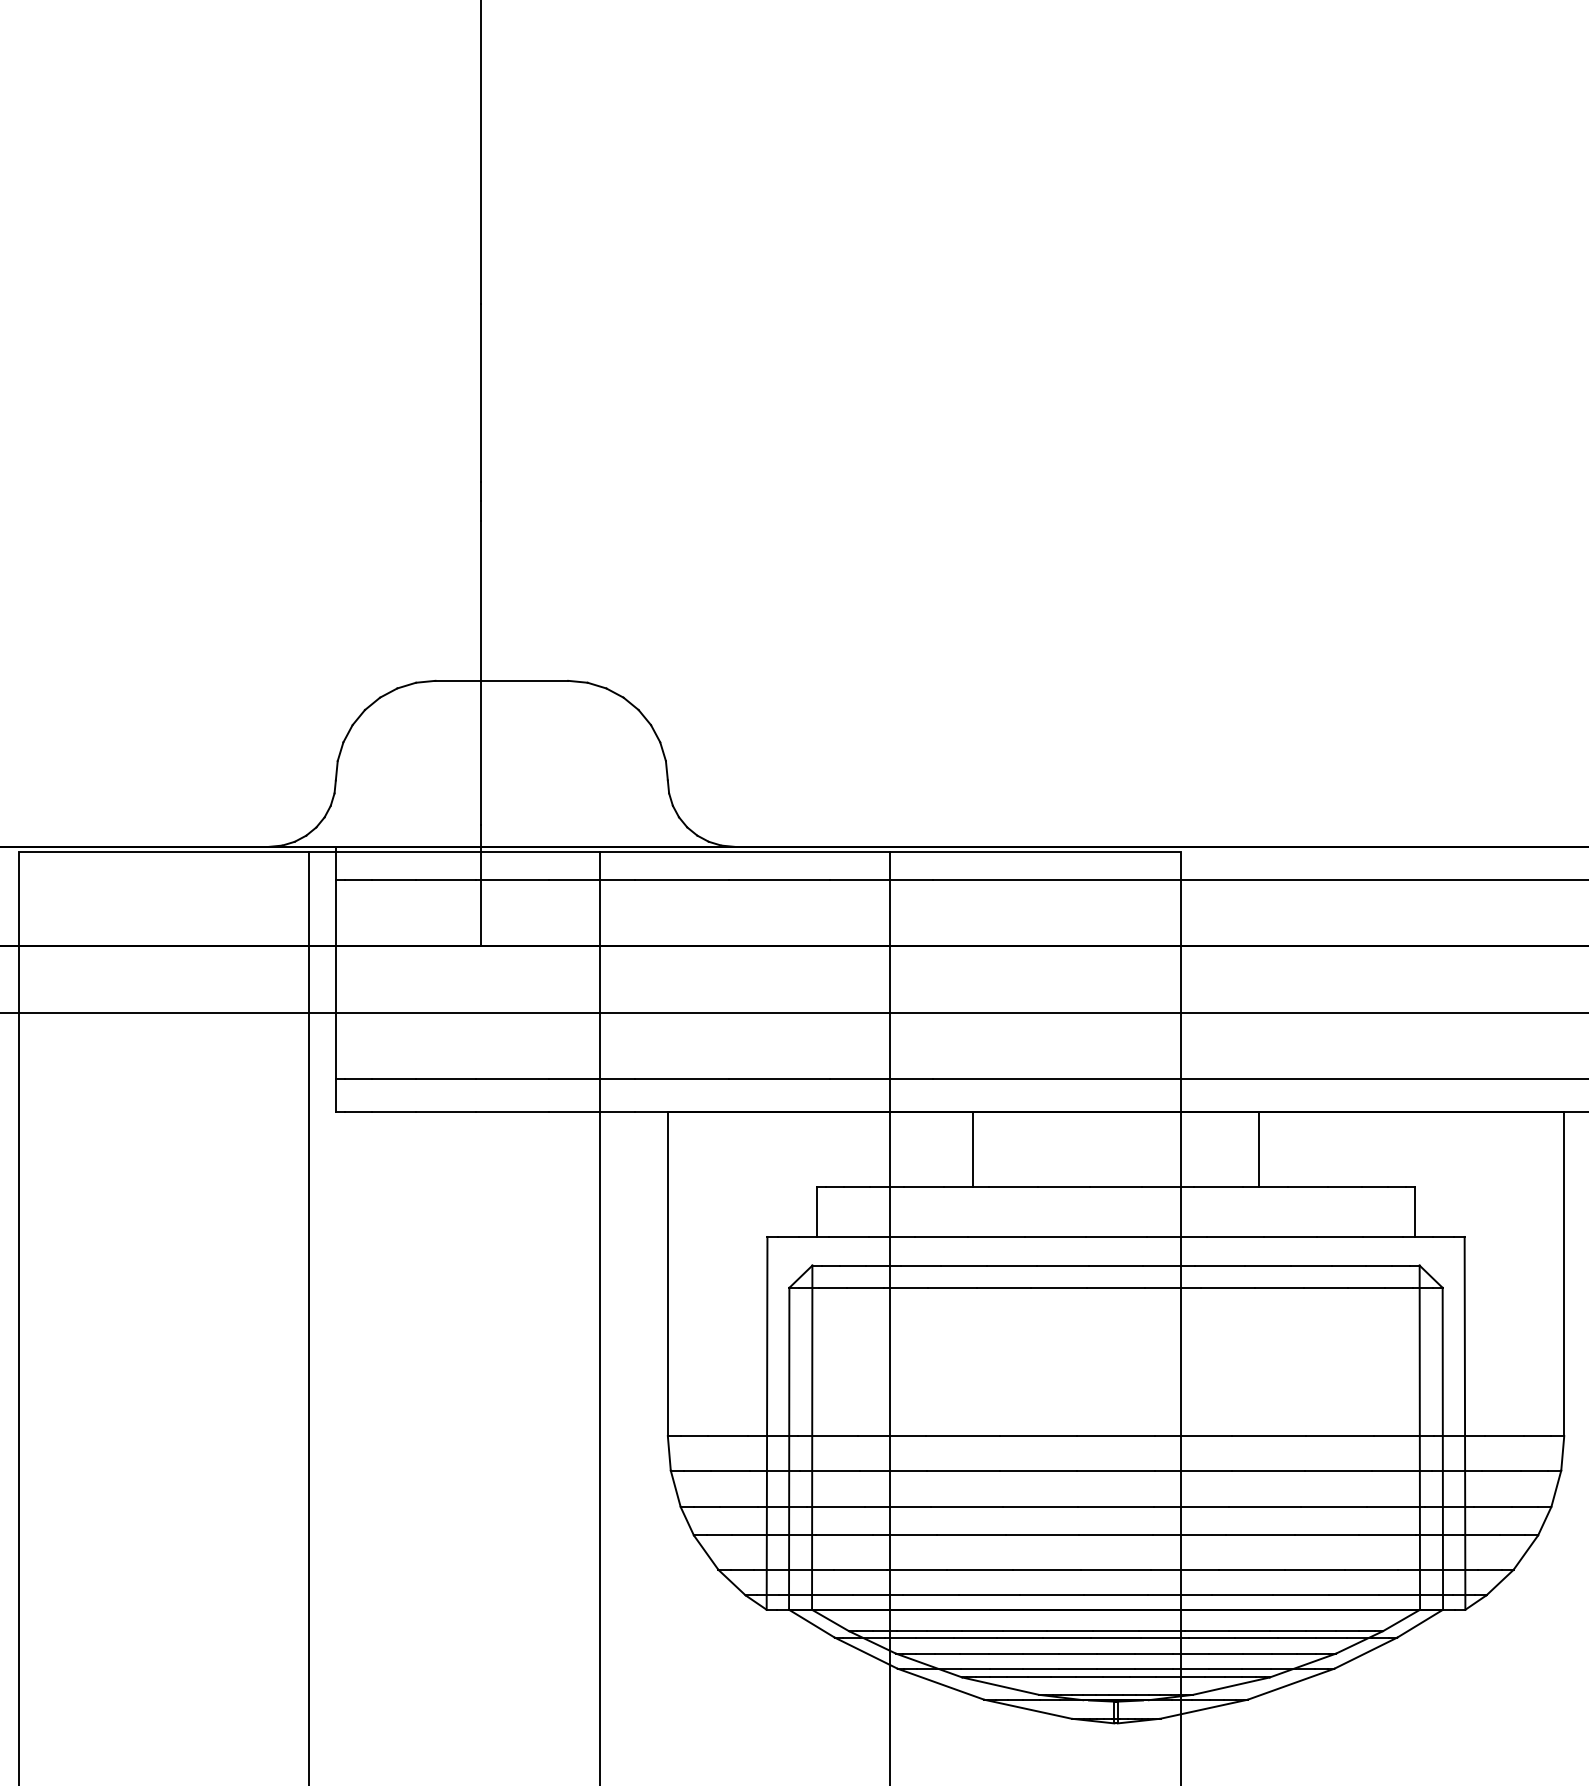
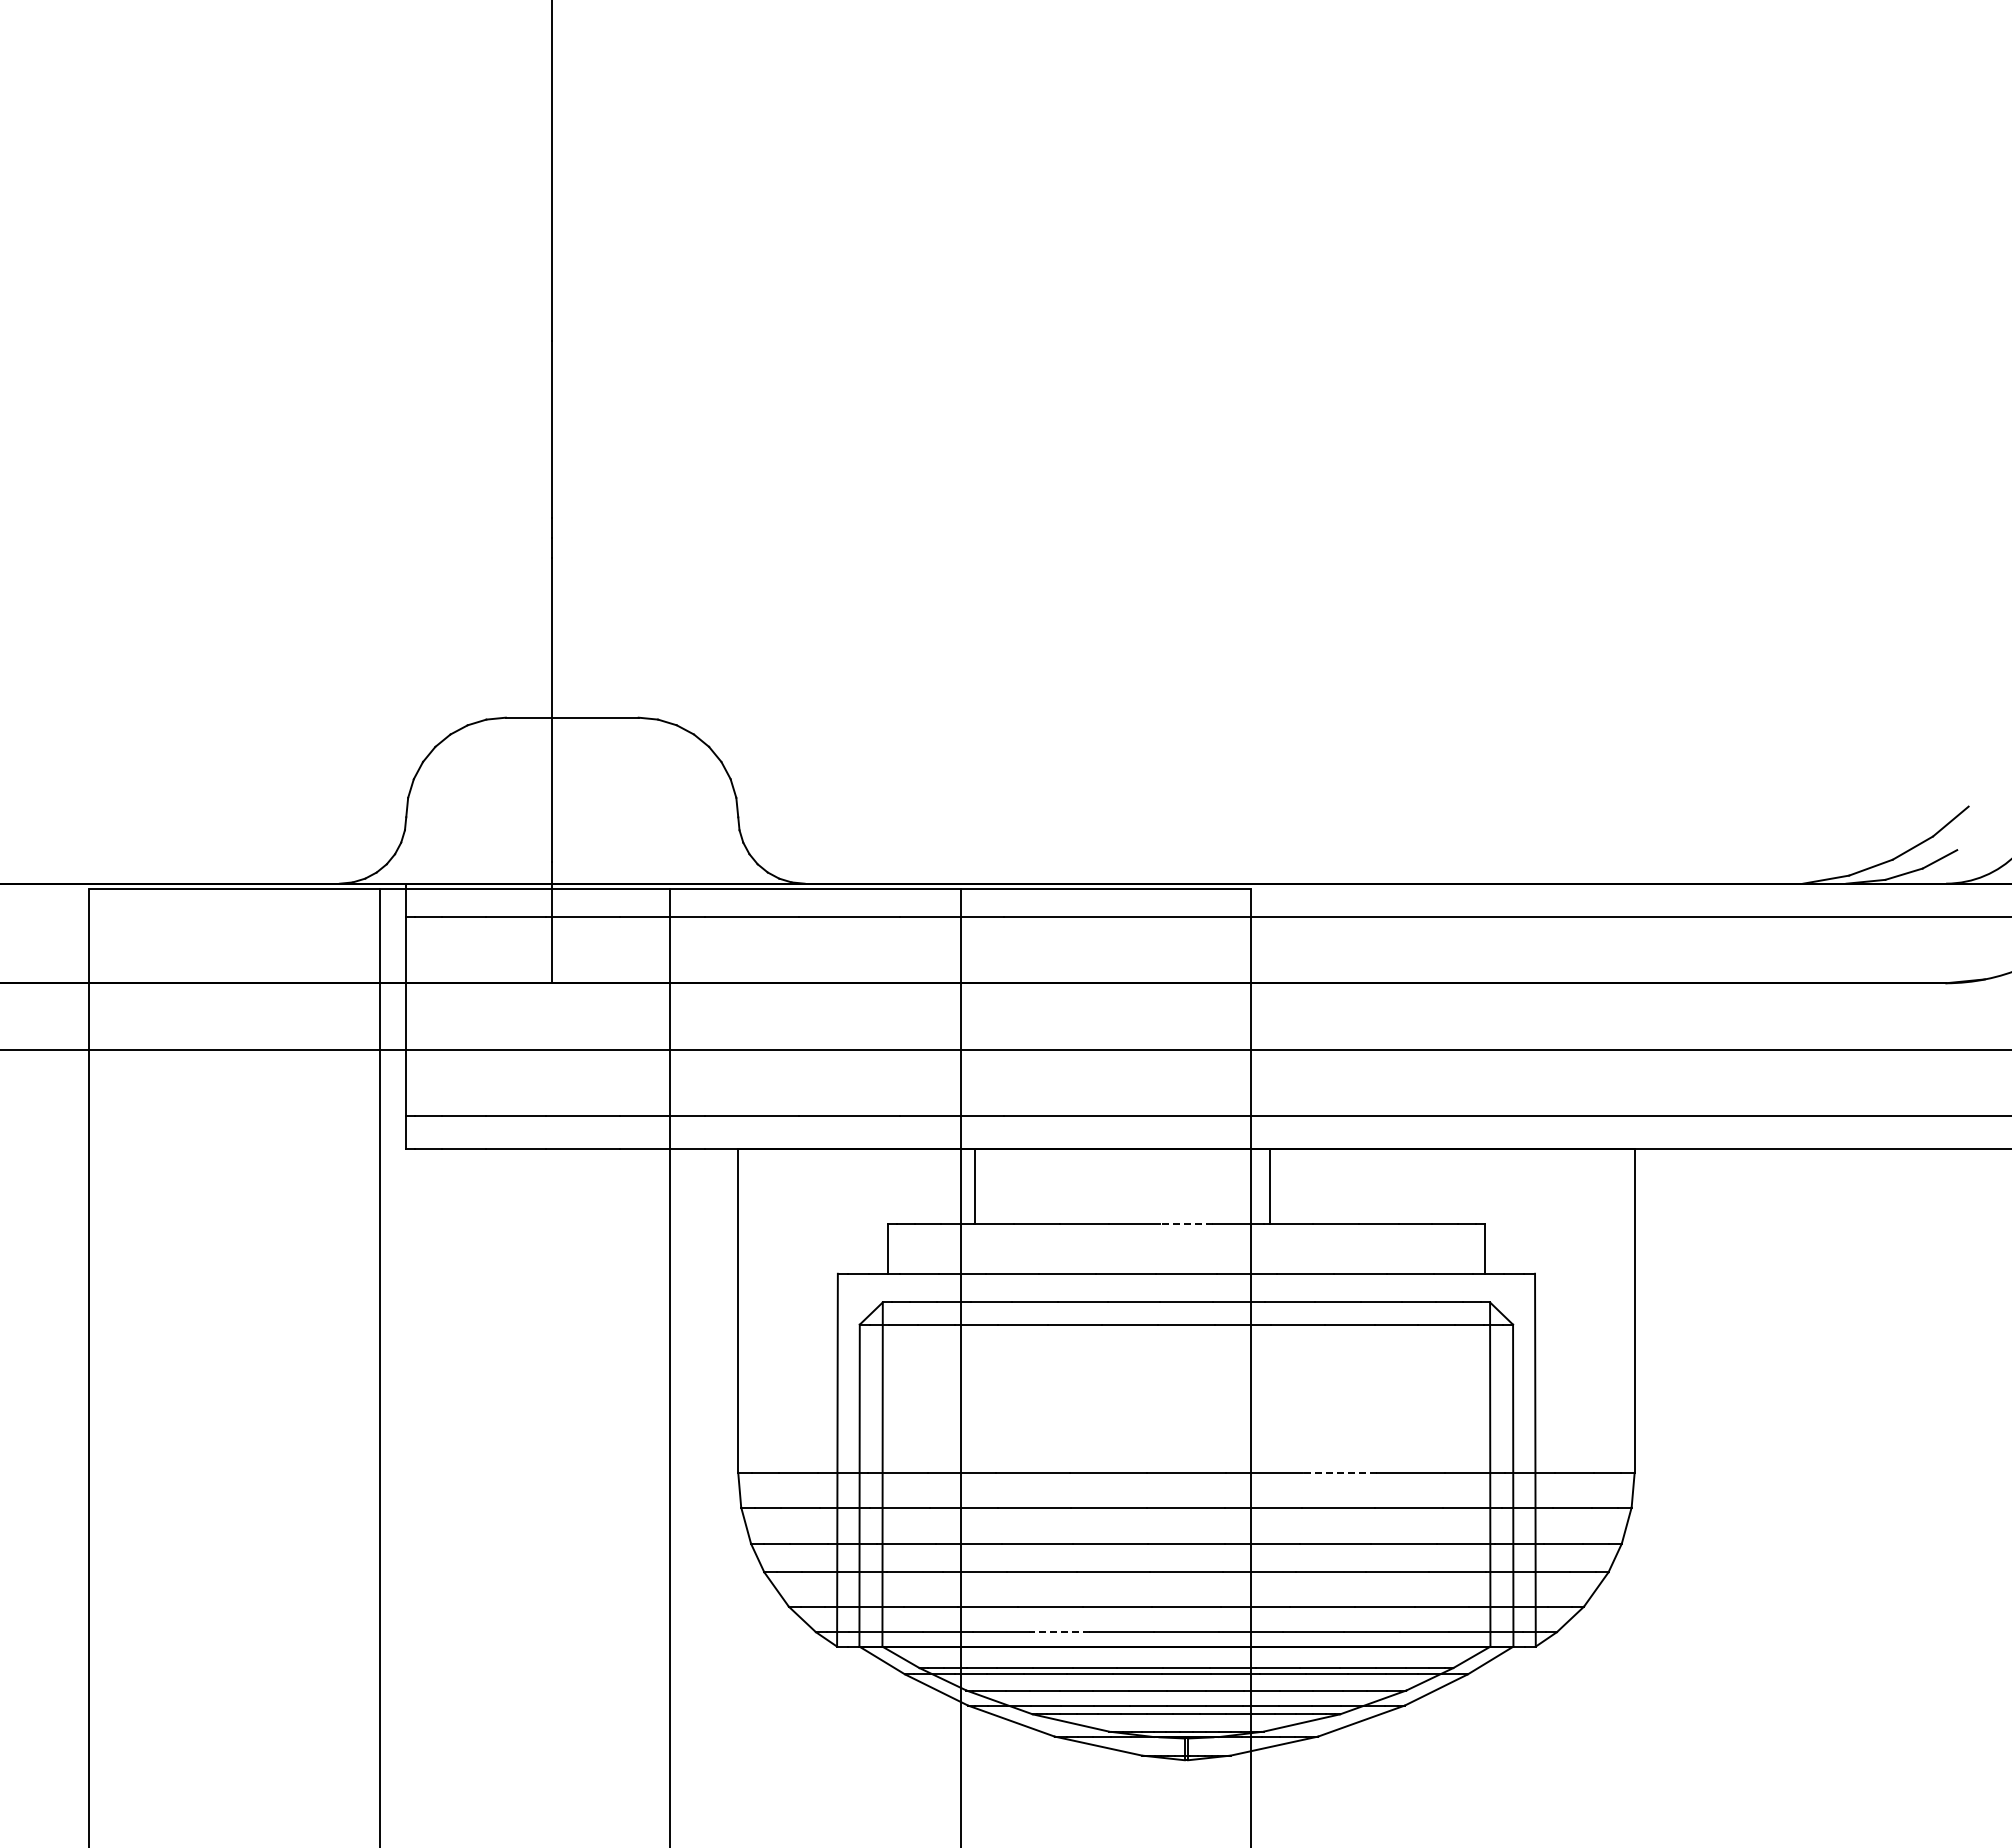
line: (973, 1149) -> (974, 1186), moved
line: (1259, 1149) -> (1270, 1186), moved
line: (1115, 1186) -> (1185, 1223), solid -> dashed
line: (1269, 1435) -> (1339, 1472), solid -> dashed
line: (989, 1595) -> (1059, 1632), solid -> dashed

